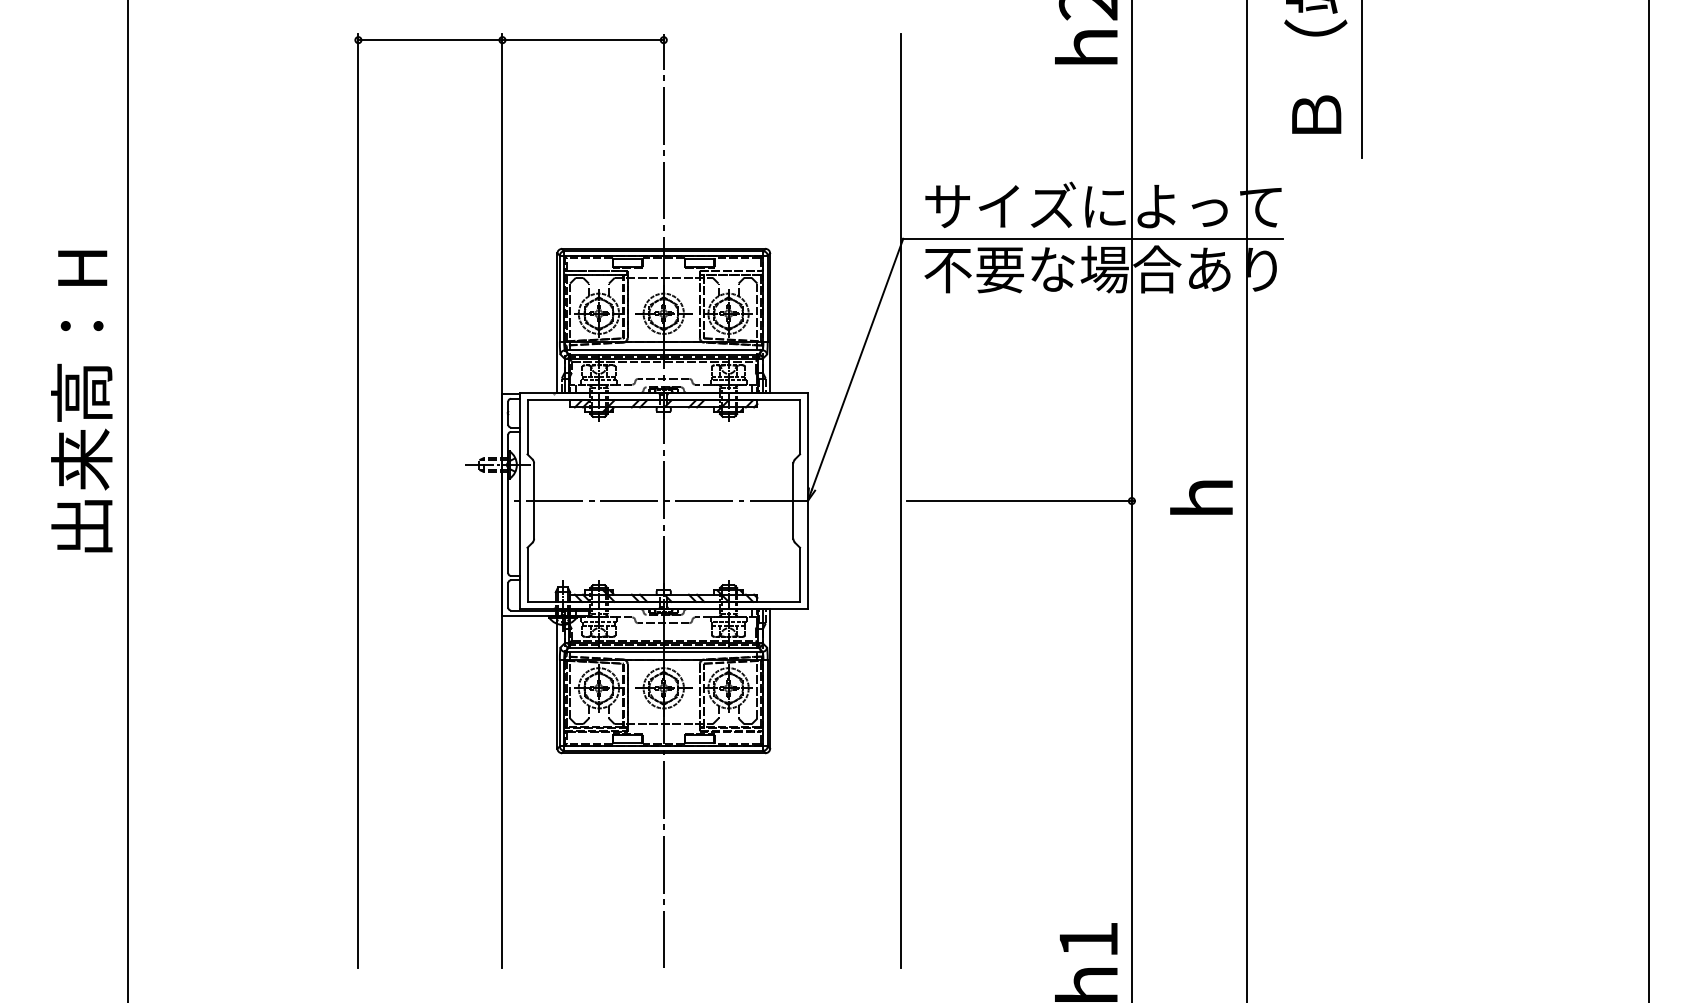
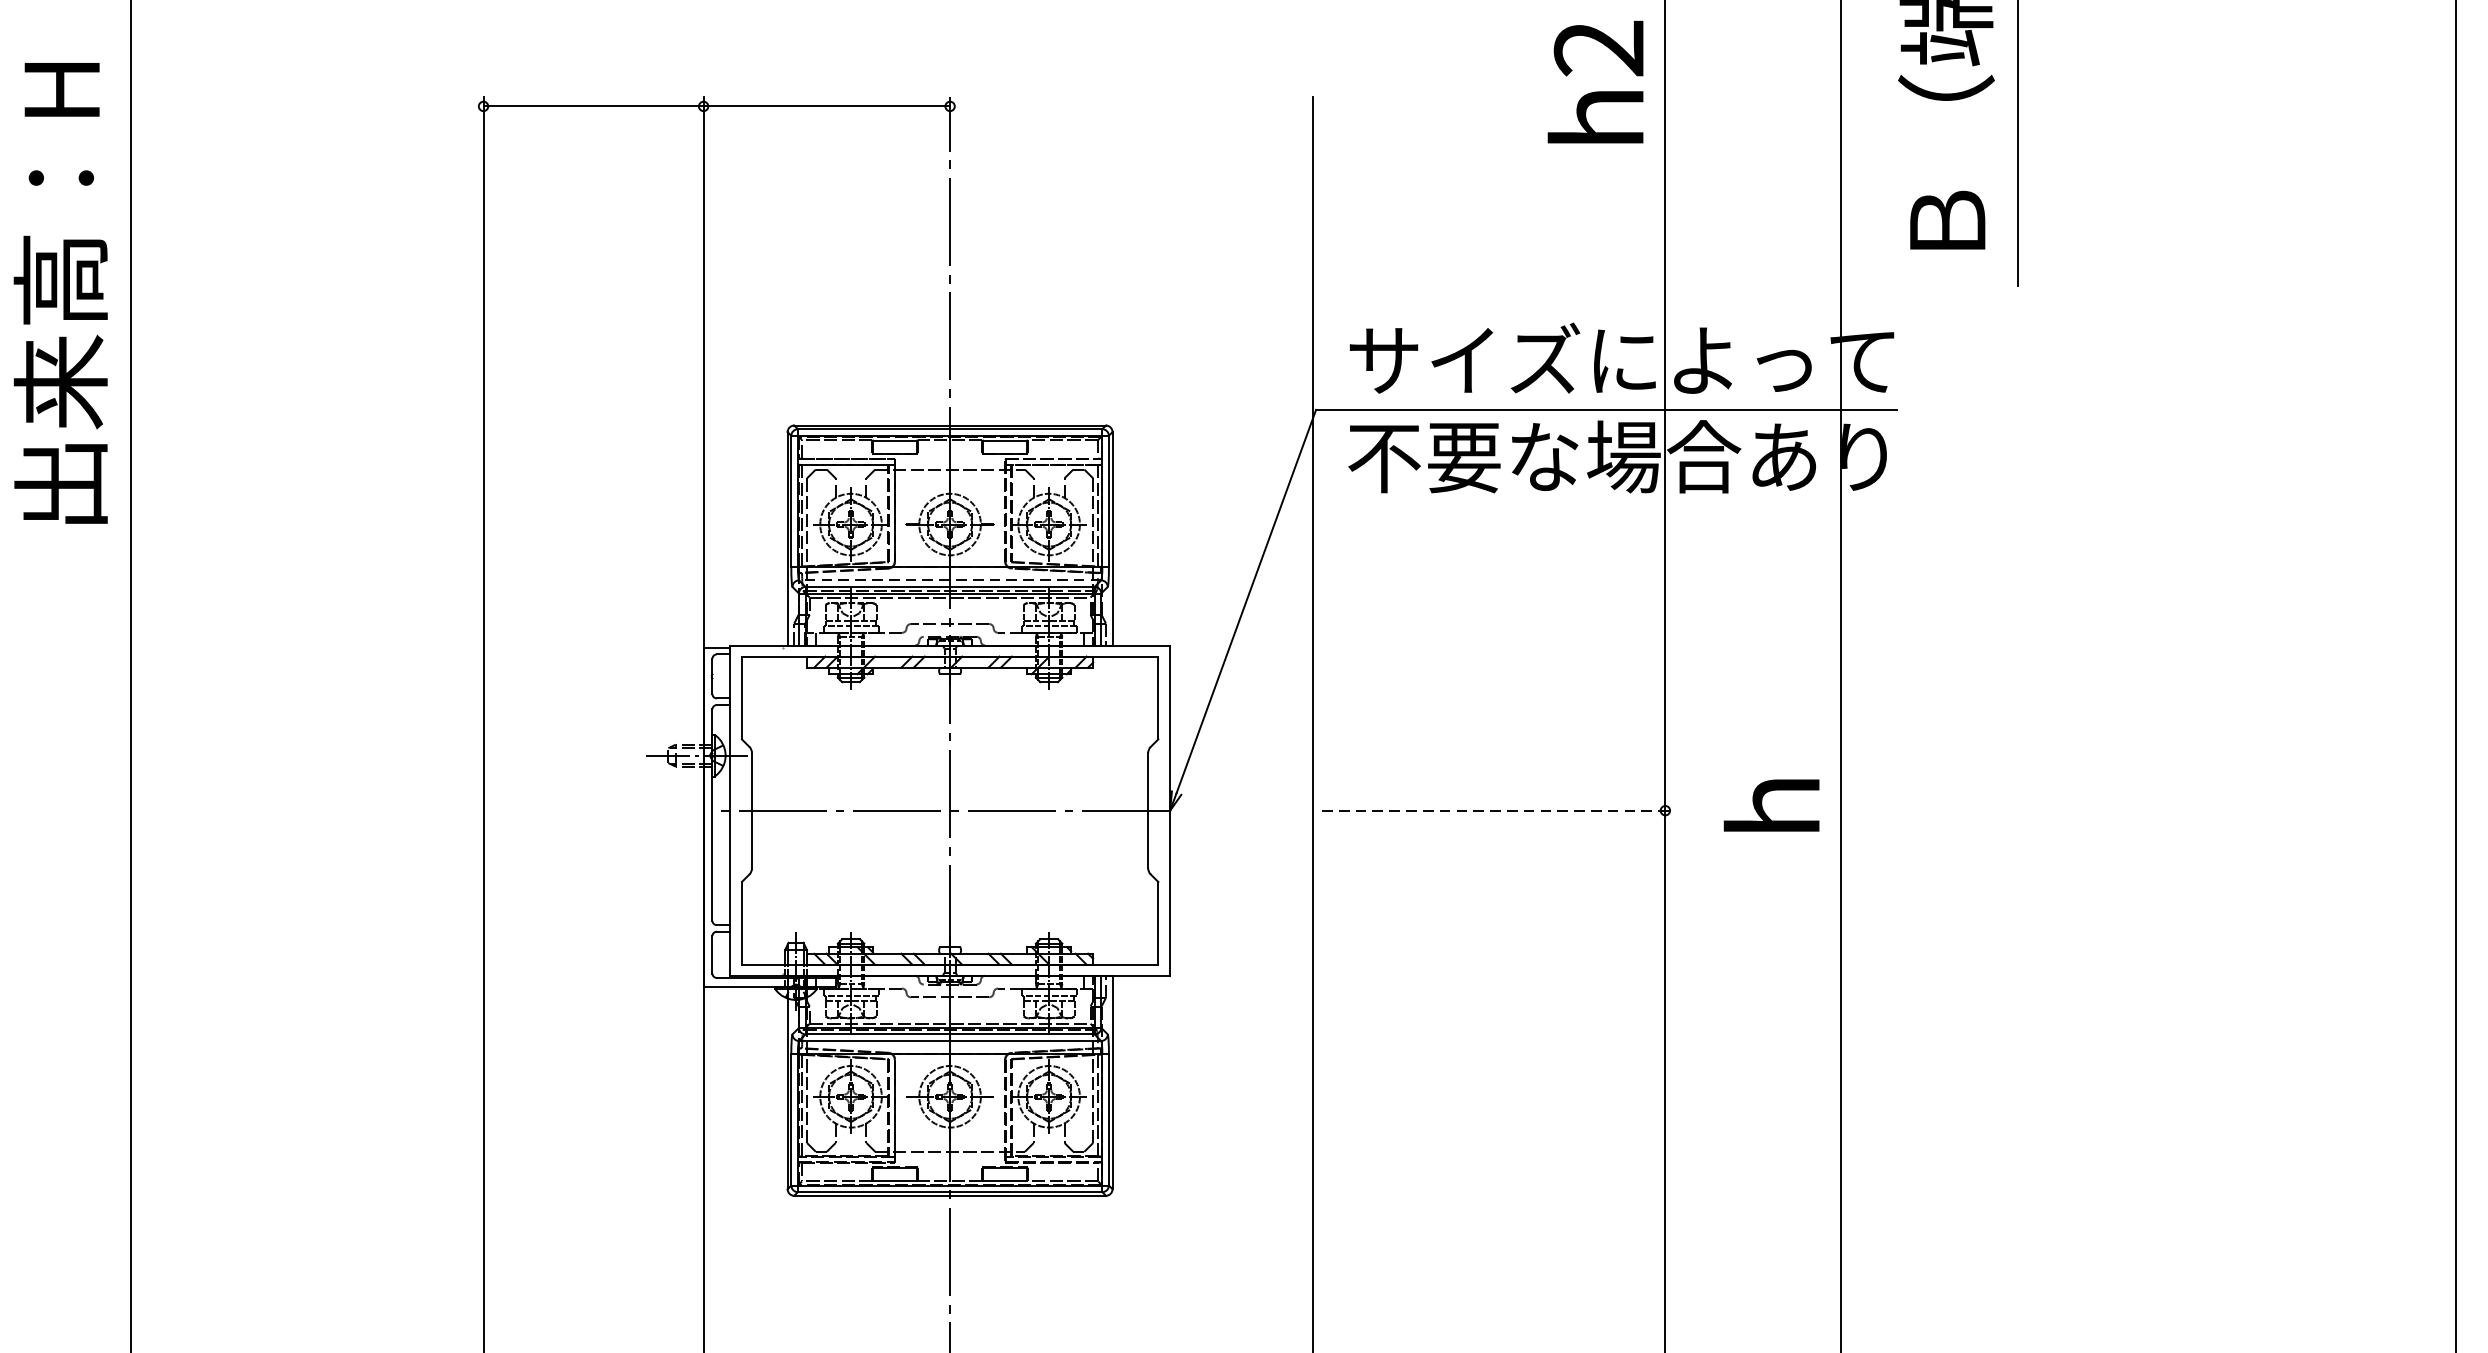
line: (663, 350) -> (949, 580), solid -> dashed
text: (81, 401) -> (60, 293), moved
line: (1020, 501) -> (1495, 811), solid -> dashed

